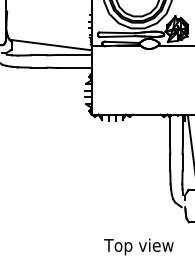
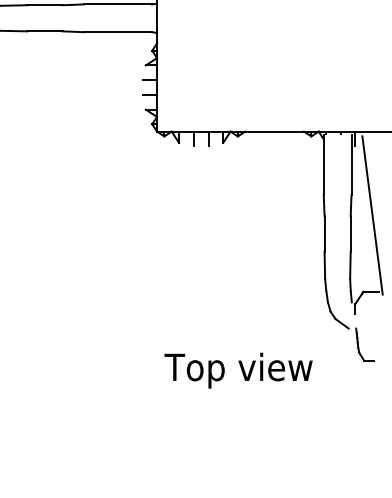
text: (138, 246) -> (237, 369), moved

